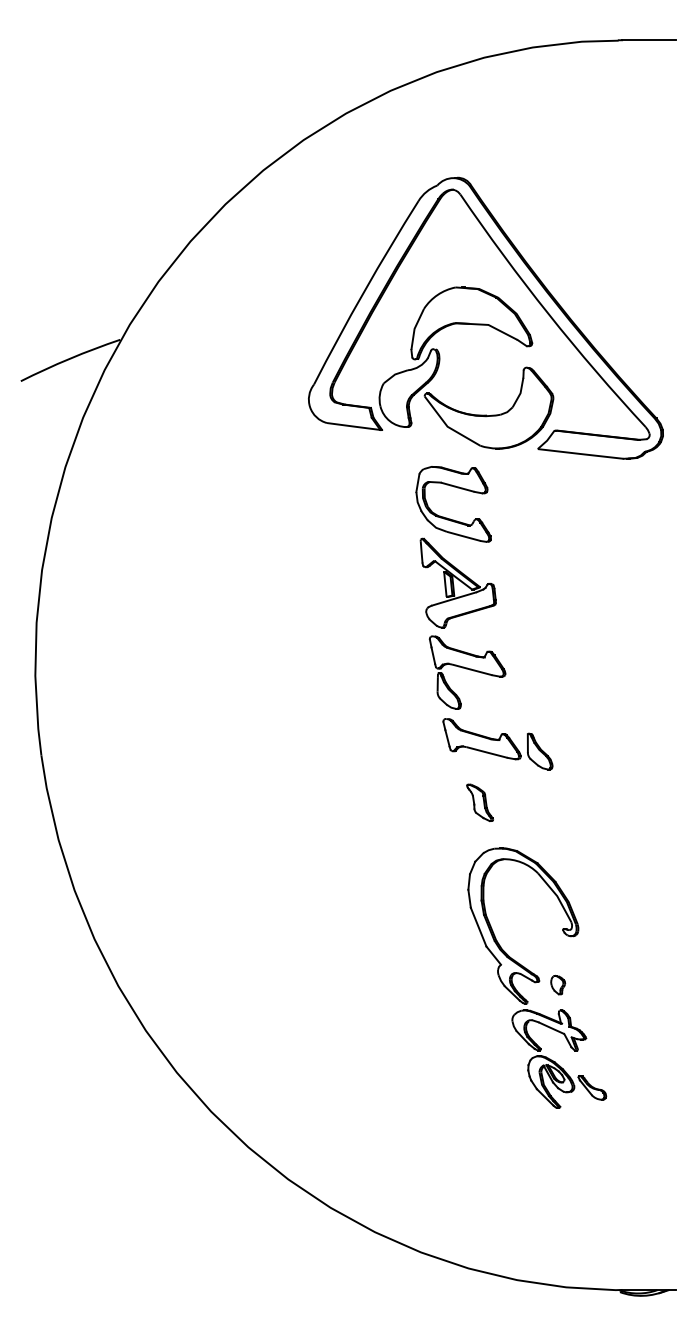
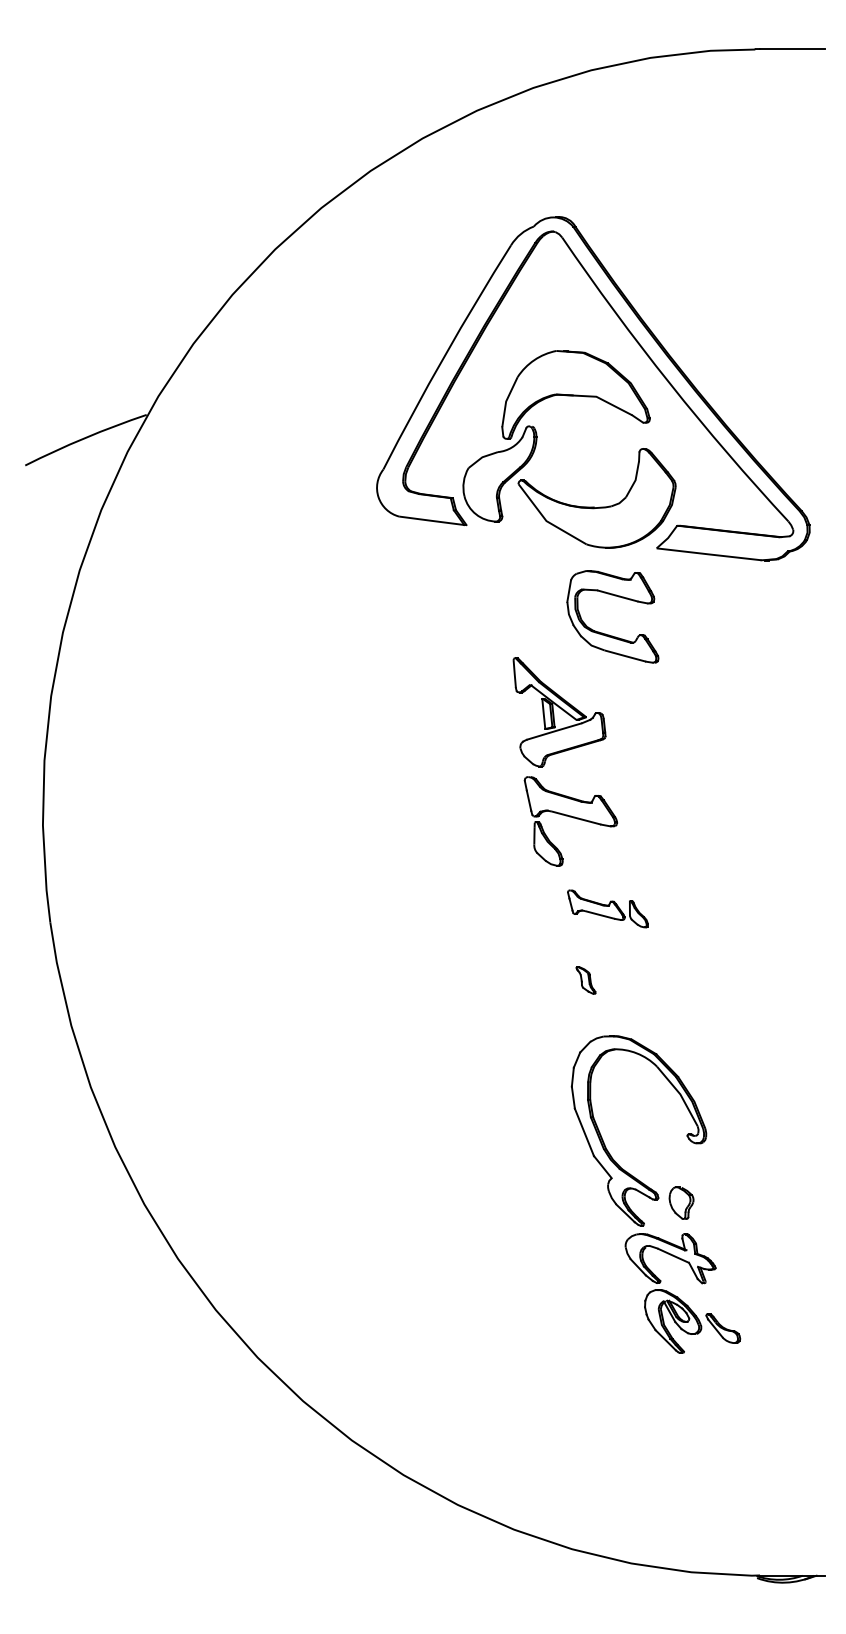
part: (450, 518) -> (609, 634), moved
part: (497, 743) -> (607, 908), size x0.6
part: (479, 802) -> (585, 980), size x0.6
part: (558, 984) -> (681, 1202), size x1.4

